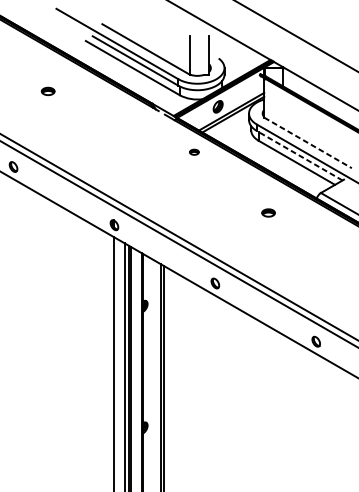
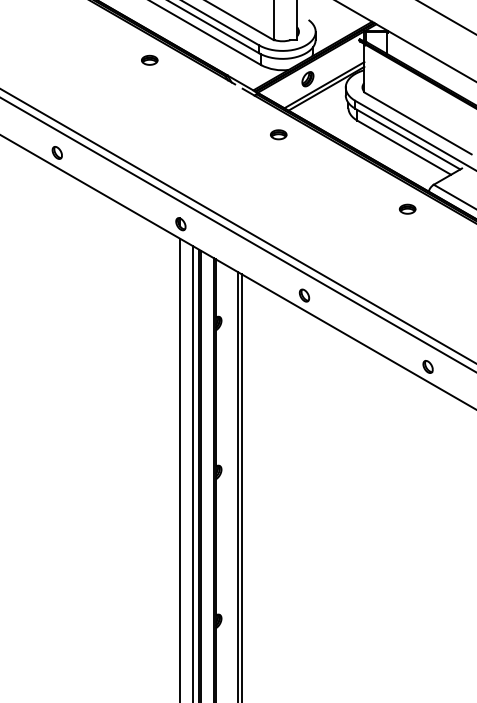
part: (48, 90) -> (149, 59), moved
line: (308, 143) -> (418, 123), dashed -> solid
part: (194, 151) -> (278, 134), size x1.43
line: (299, 156) -> (407, 139), dashed -> solid
part: (268, 212) -> (407, 208), moved

